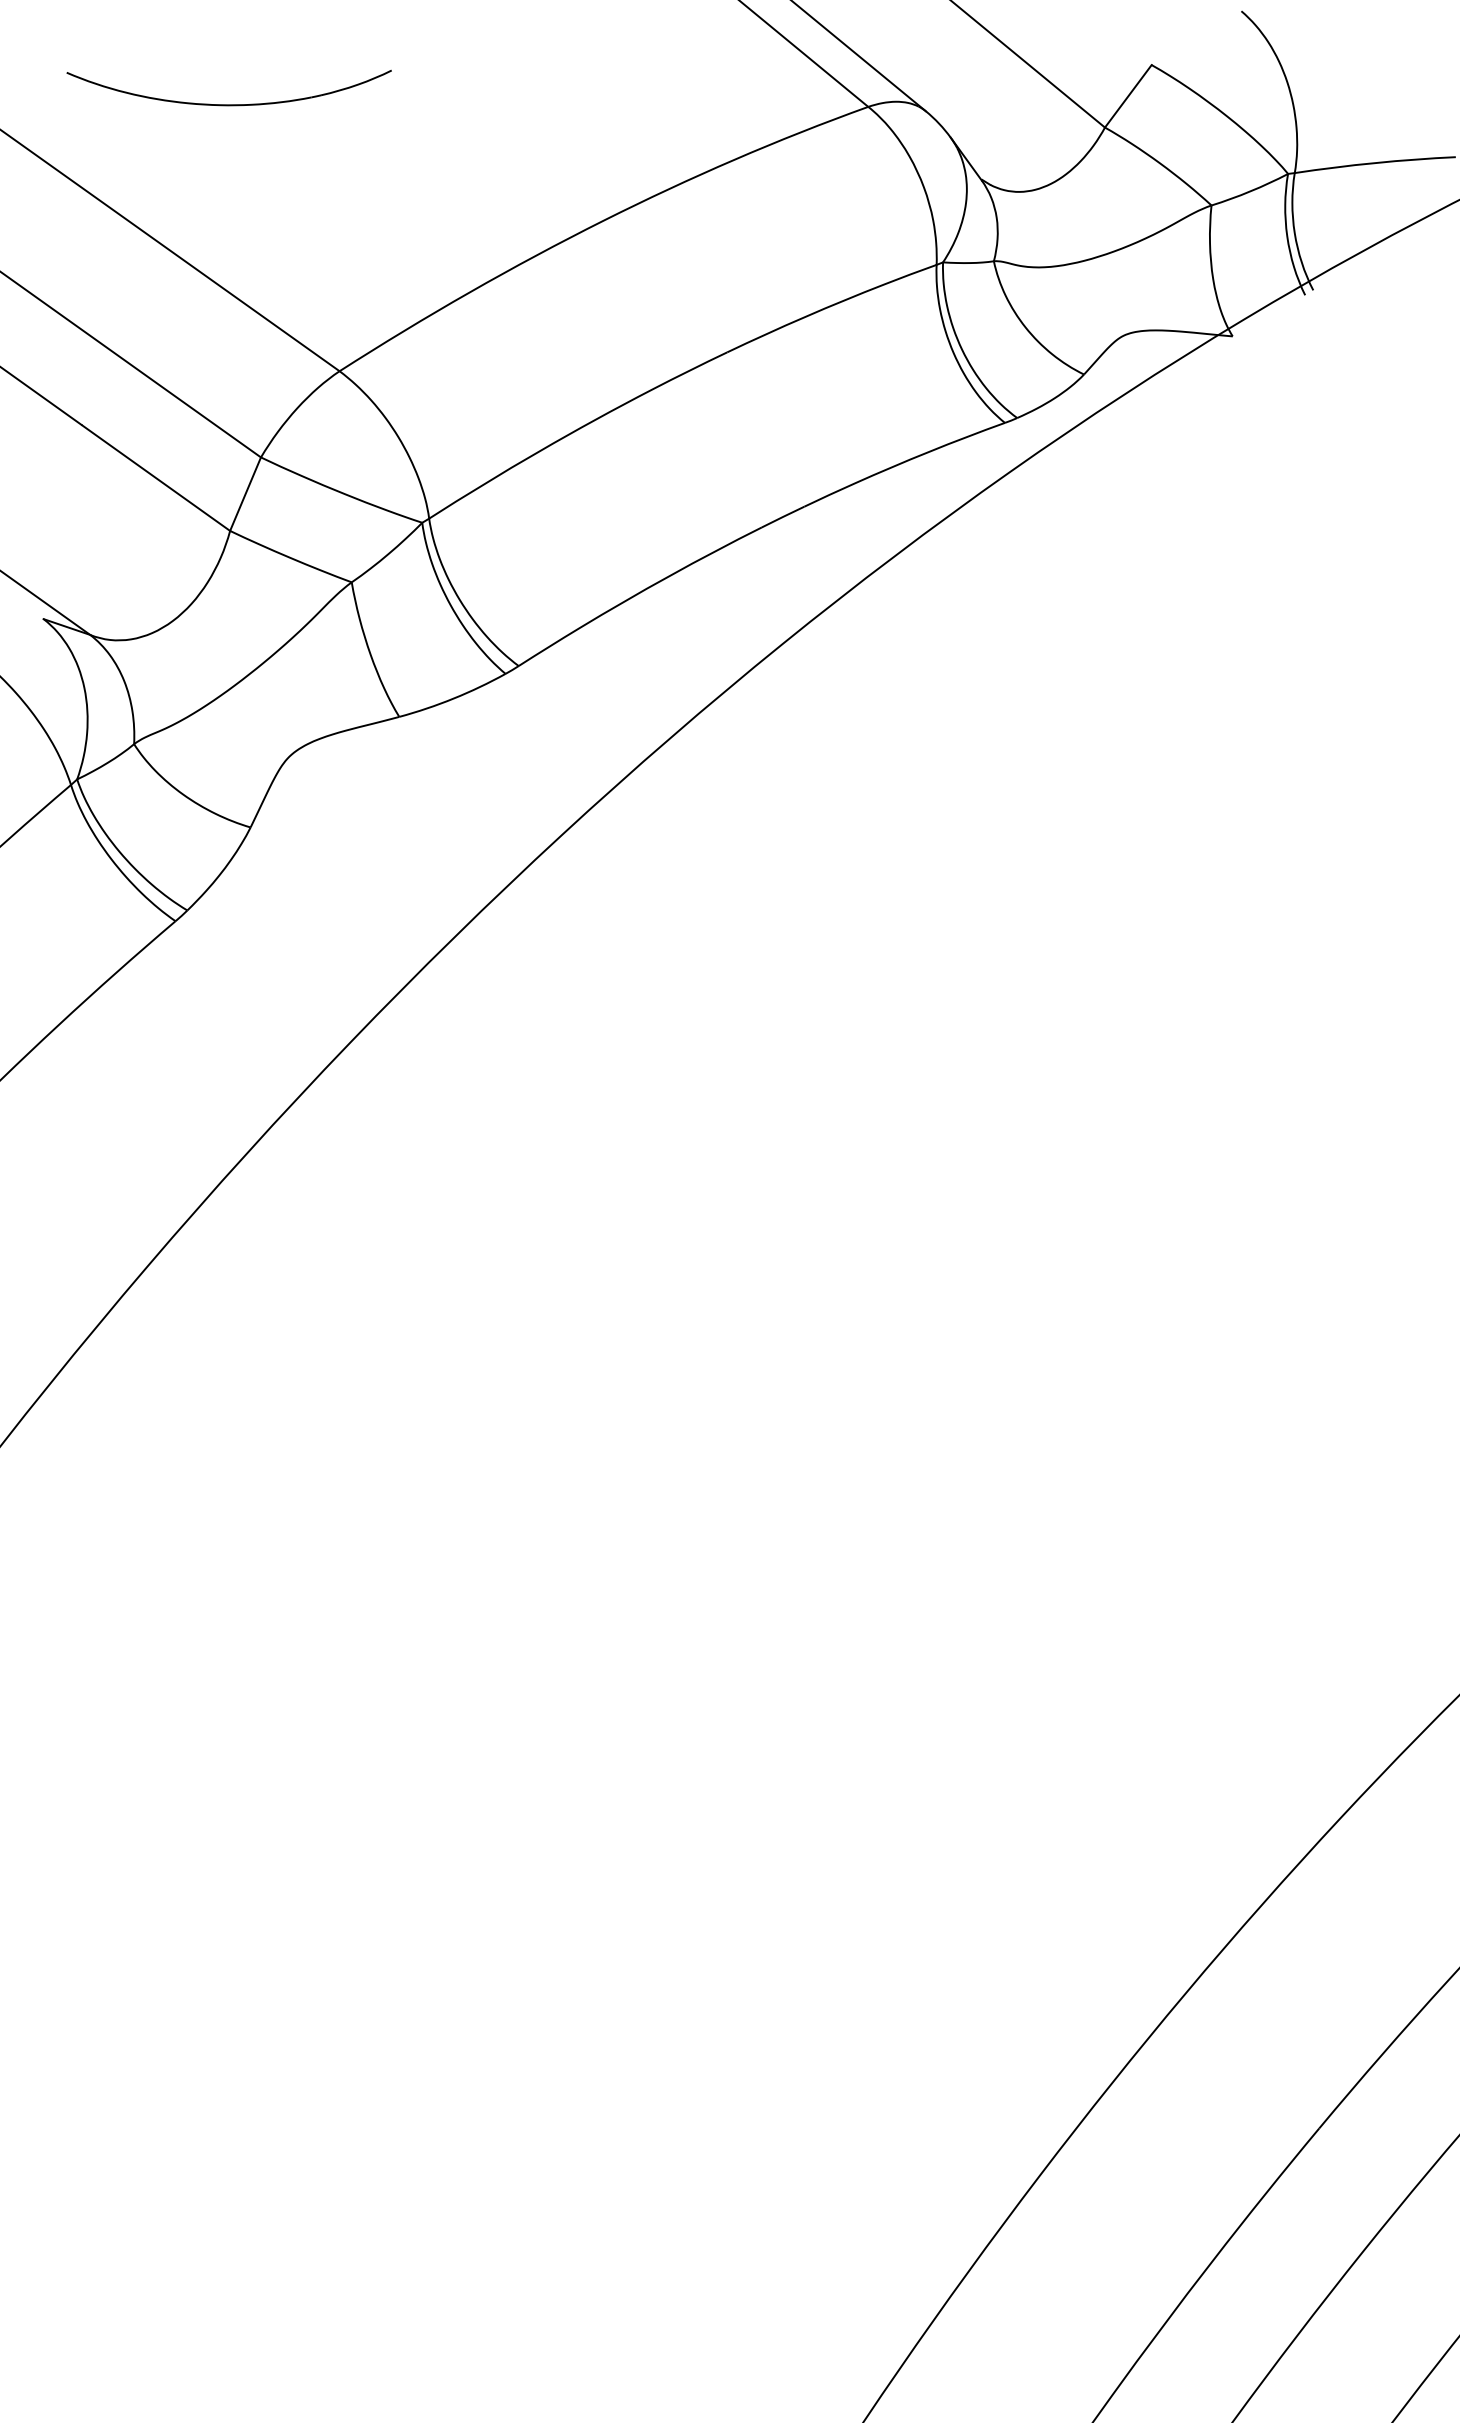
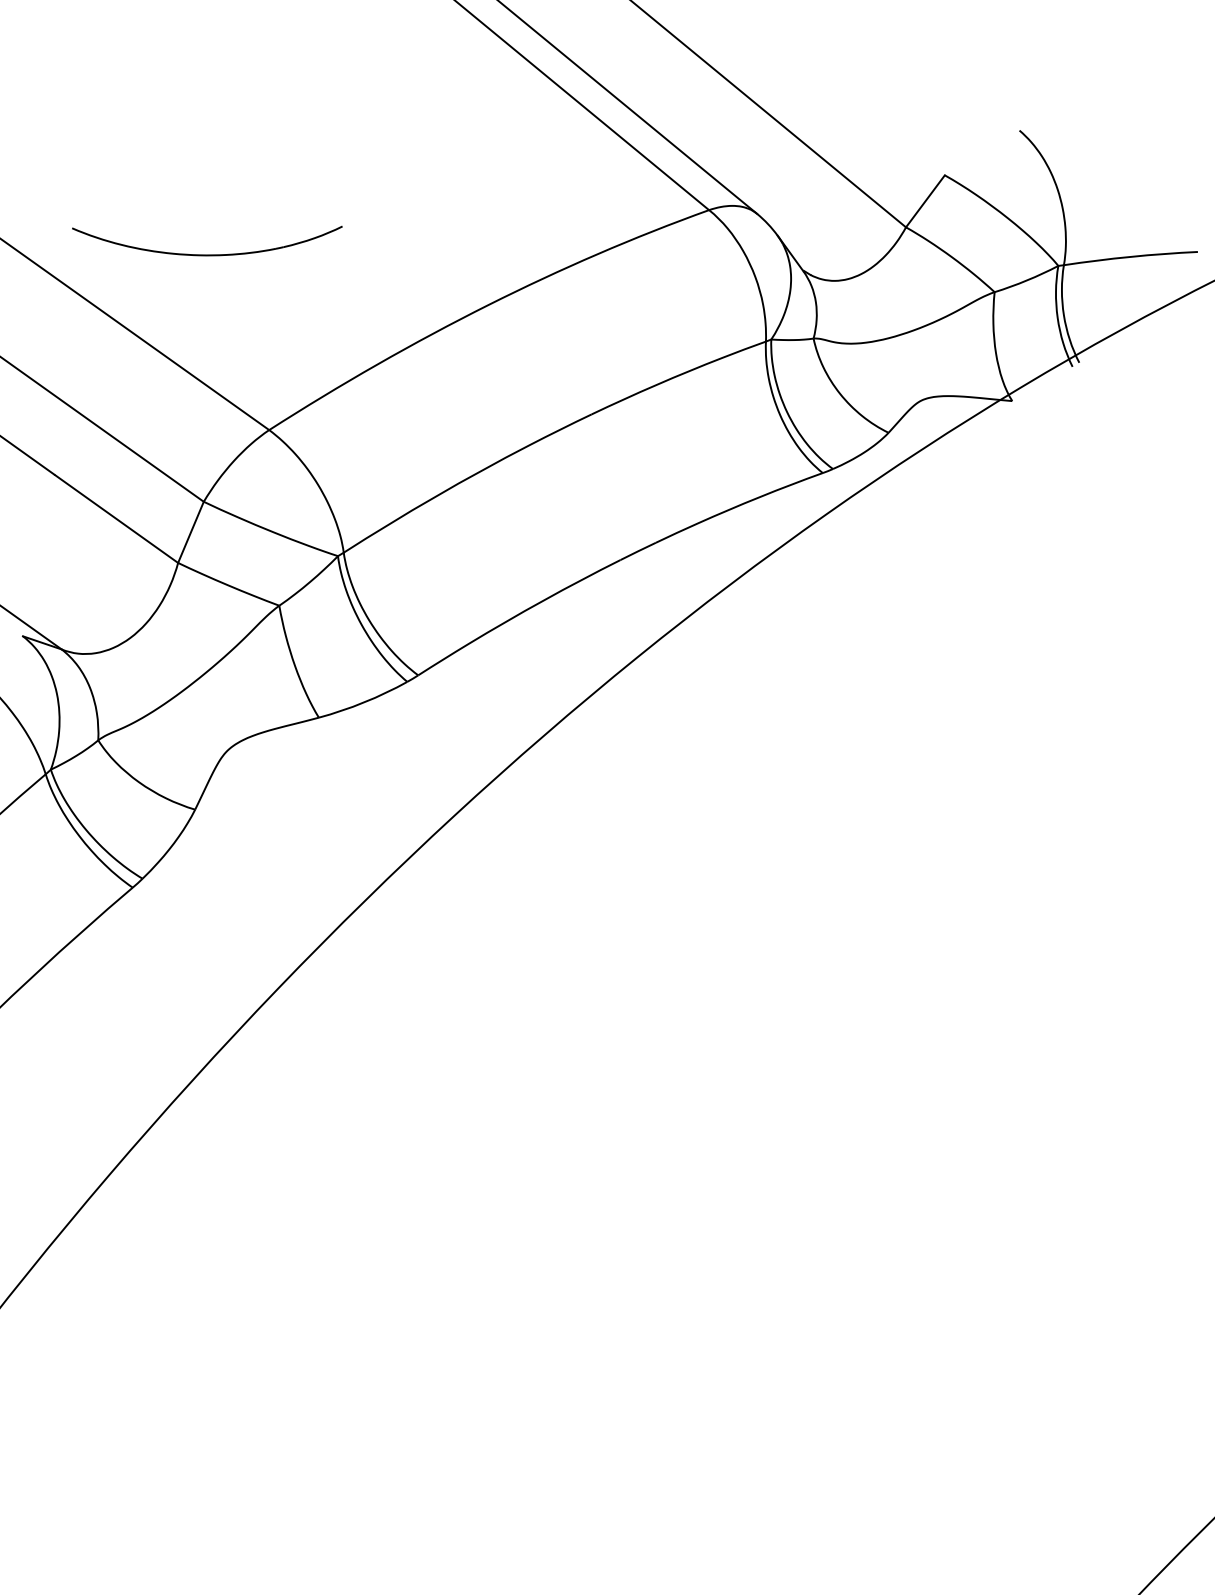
part: (228, 104) -> (206, 254), moved

